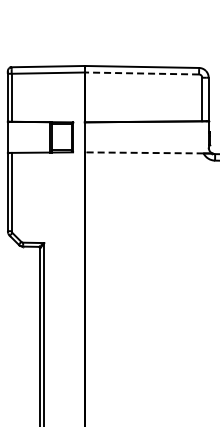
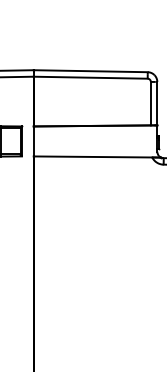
line: (141, 73) -> (90, 77), dashed -> solid
line: (143, 152) -> (92, 156), dashed -> solid

